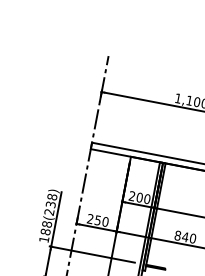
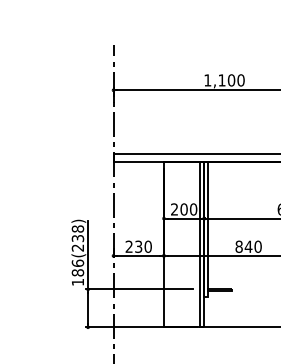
text: (97, 220) -> (138, 246), 250 -> 230
text: (46, 223) -> (77, 262), 188(238) -> 186(238)

